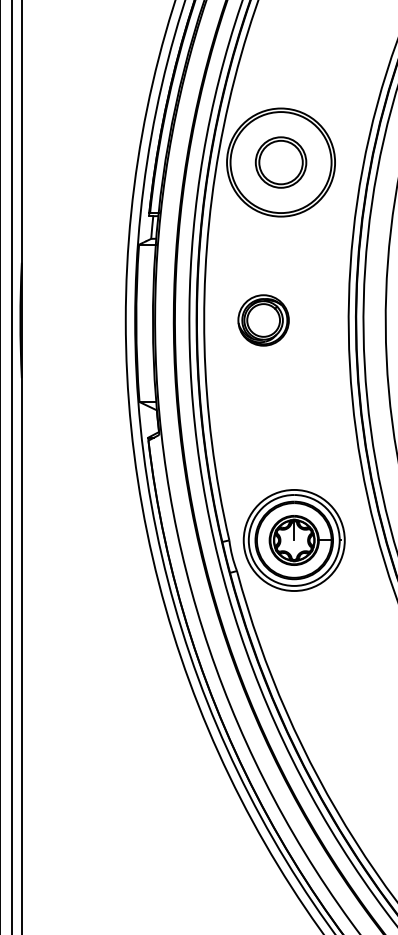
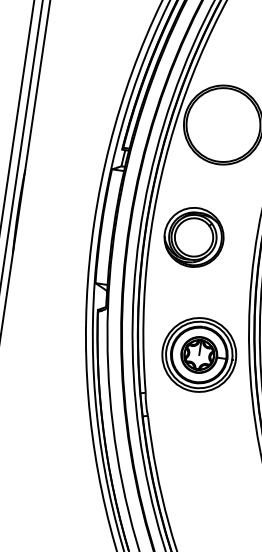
part: (280, 162) -> (223, 124), removed
part: (263, 320) -> (193, 237), size x1.6
part: (293, 540) -> (198, 354), moved

